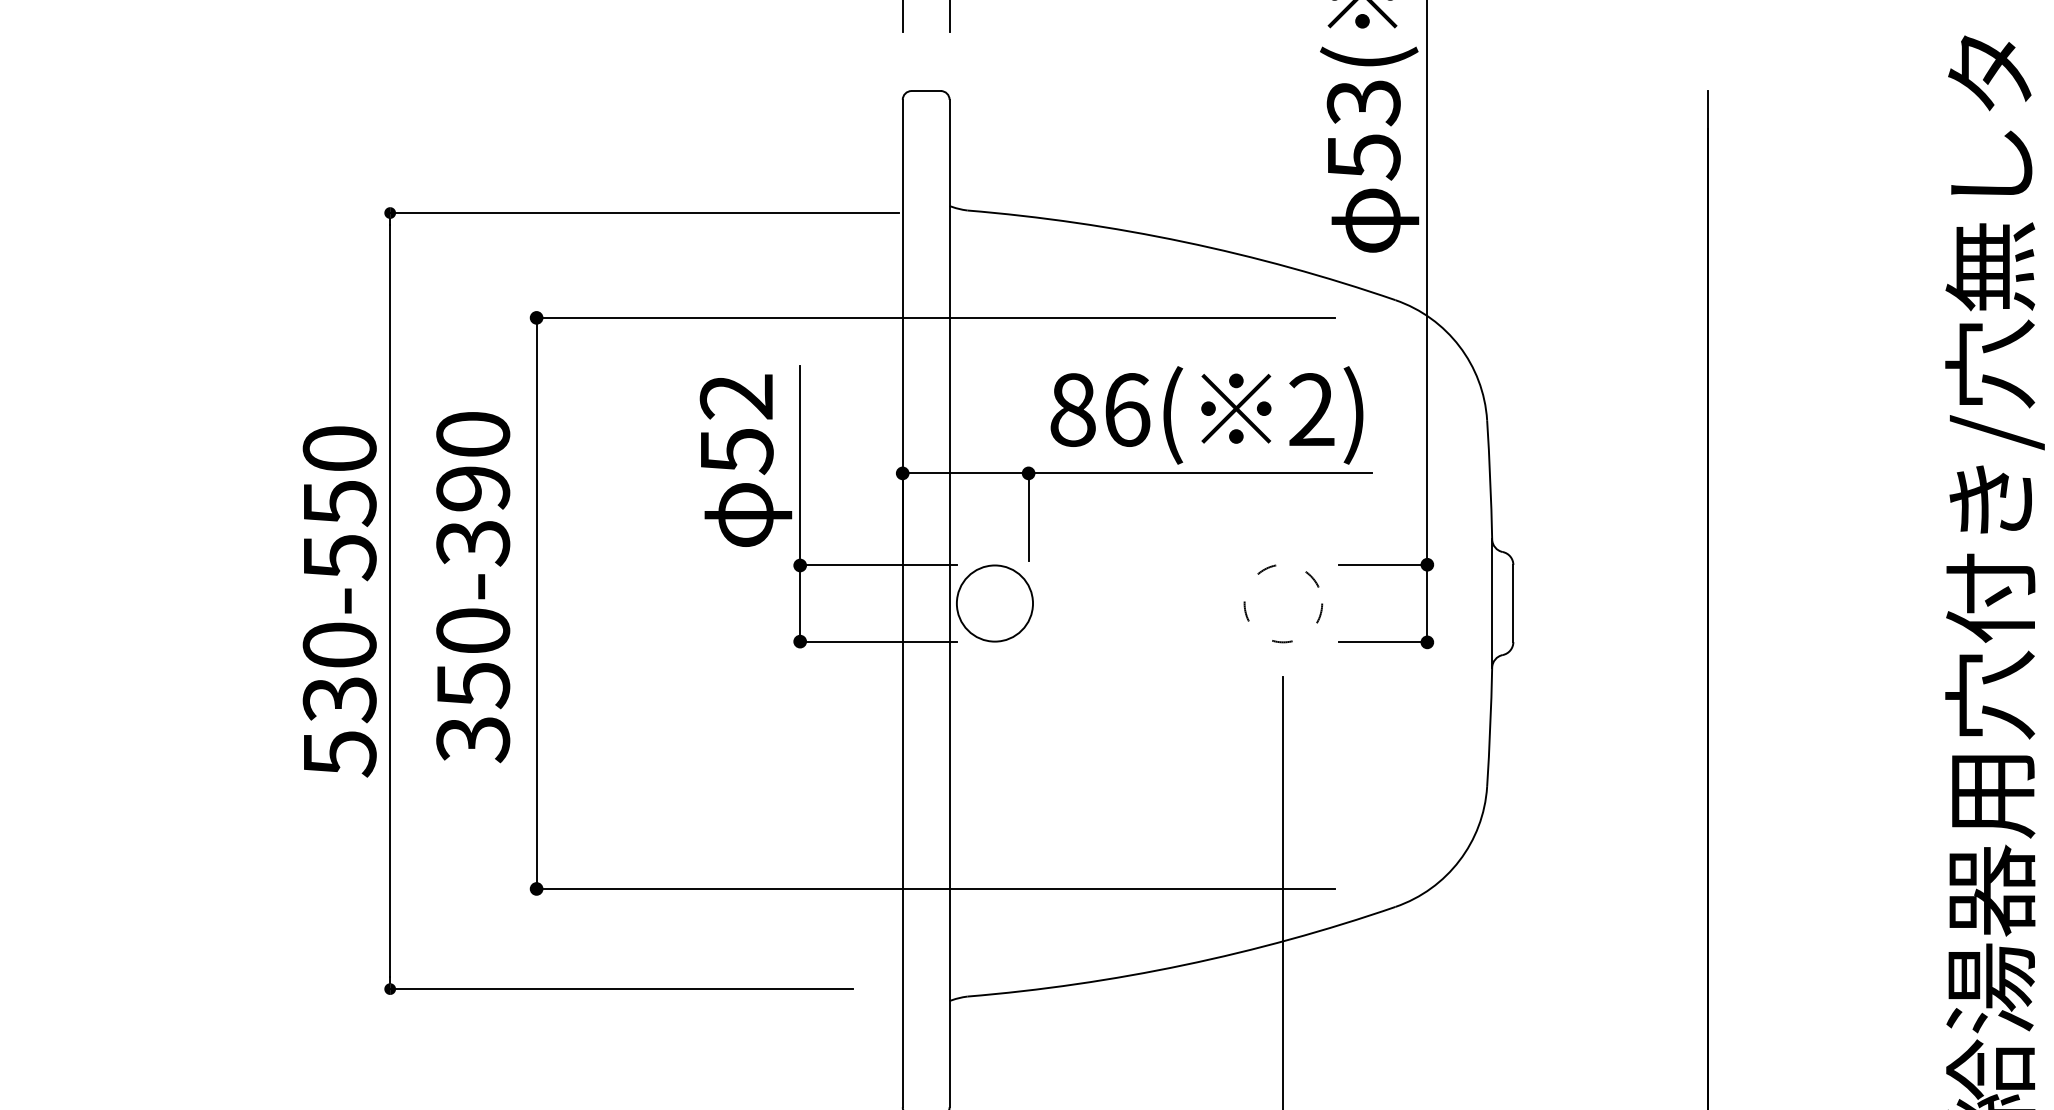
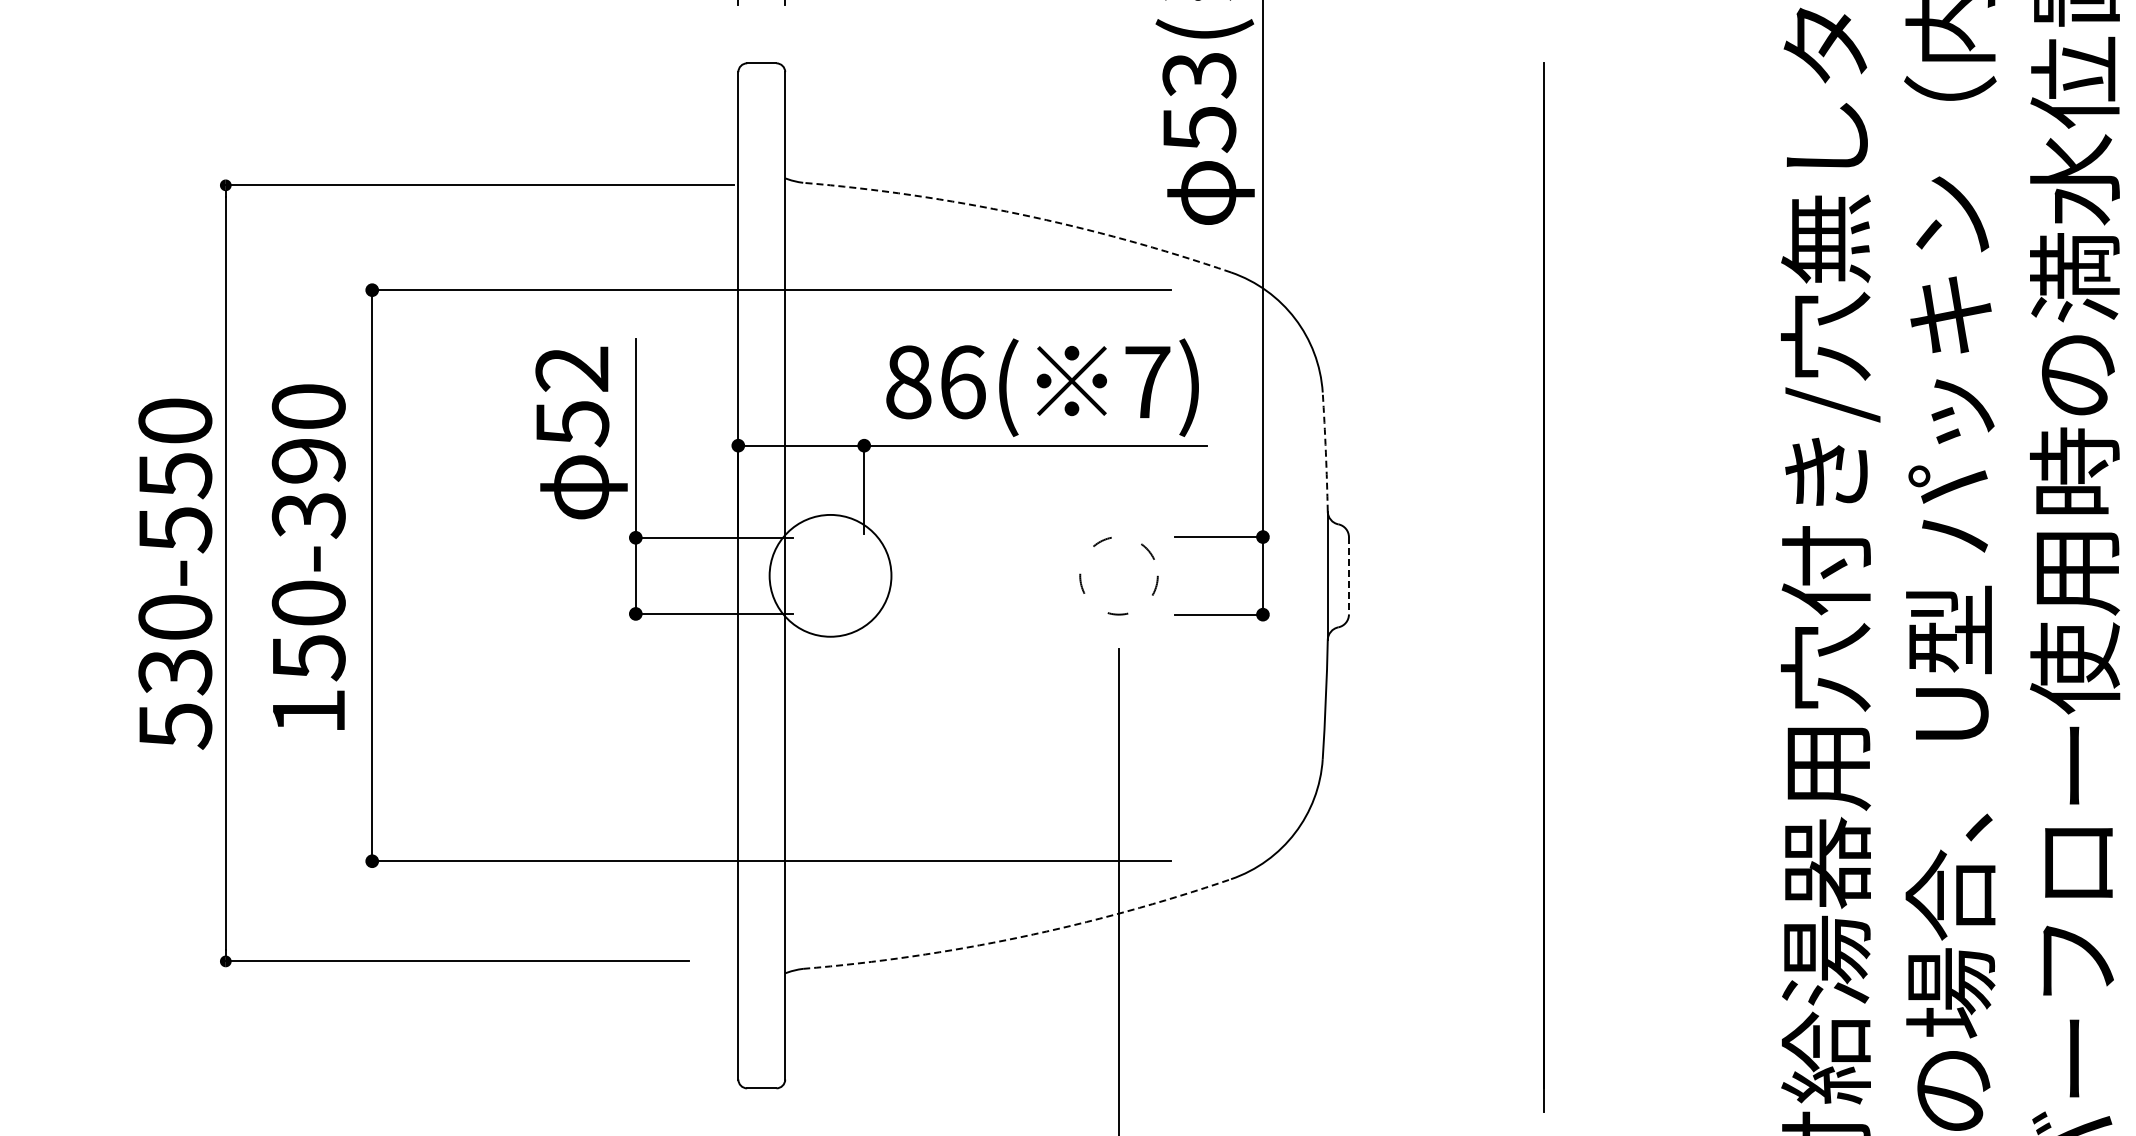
arc: (1183, 242) -> (1019, 214), solid -> dashed
text: (1311, 409) -> (1147, 381), 2) -> 7)
arc: (1489, 480) -> (1325, 452), solid -> dashed
circle: (994, 603) -> (830, 575), size x1.6
line: (1512, 603) -> (1348, 575), solid -> dashed
text: (472, 740) -> (308, 712), 350-390 -> 150-390
arc: (1183, 965) -> (1019, 937), solid -> dashed

